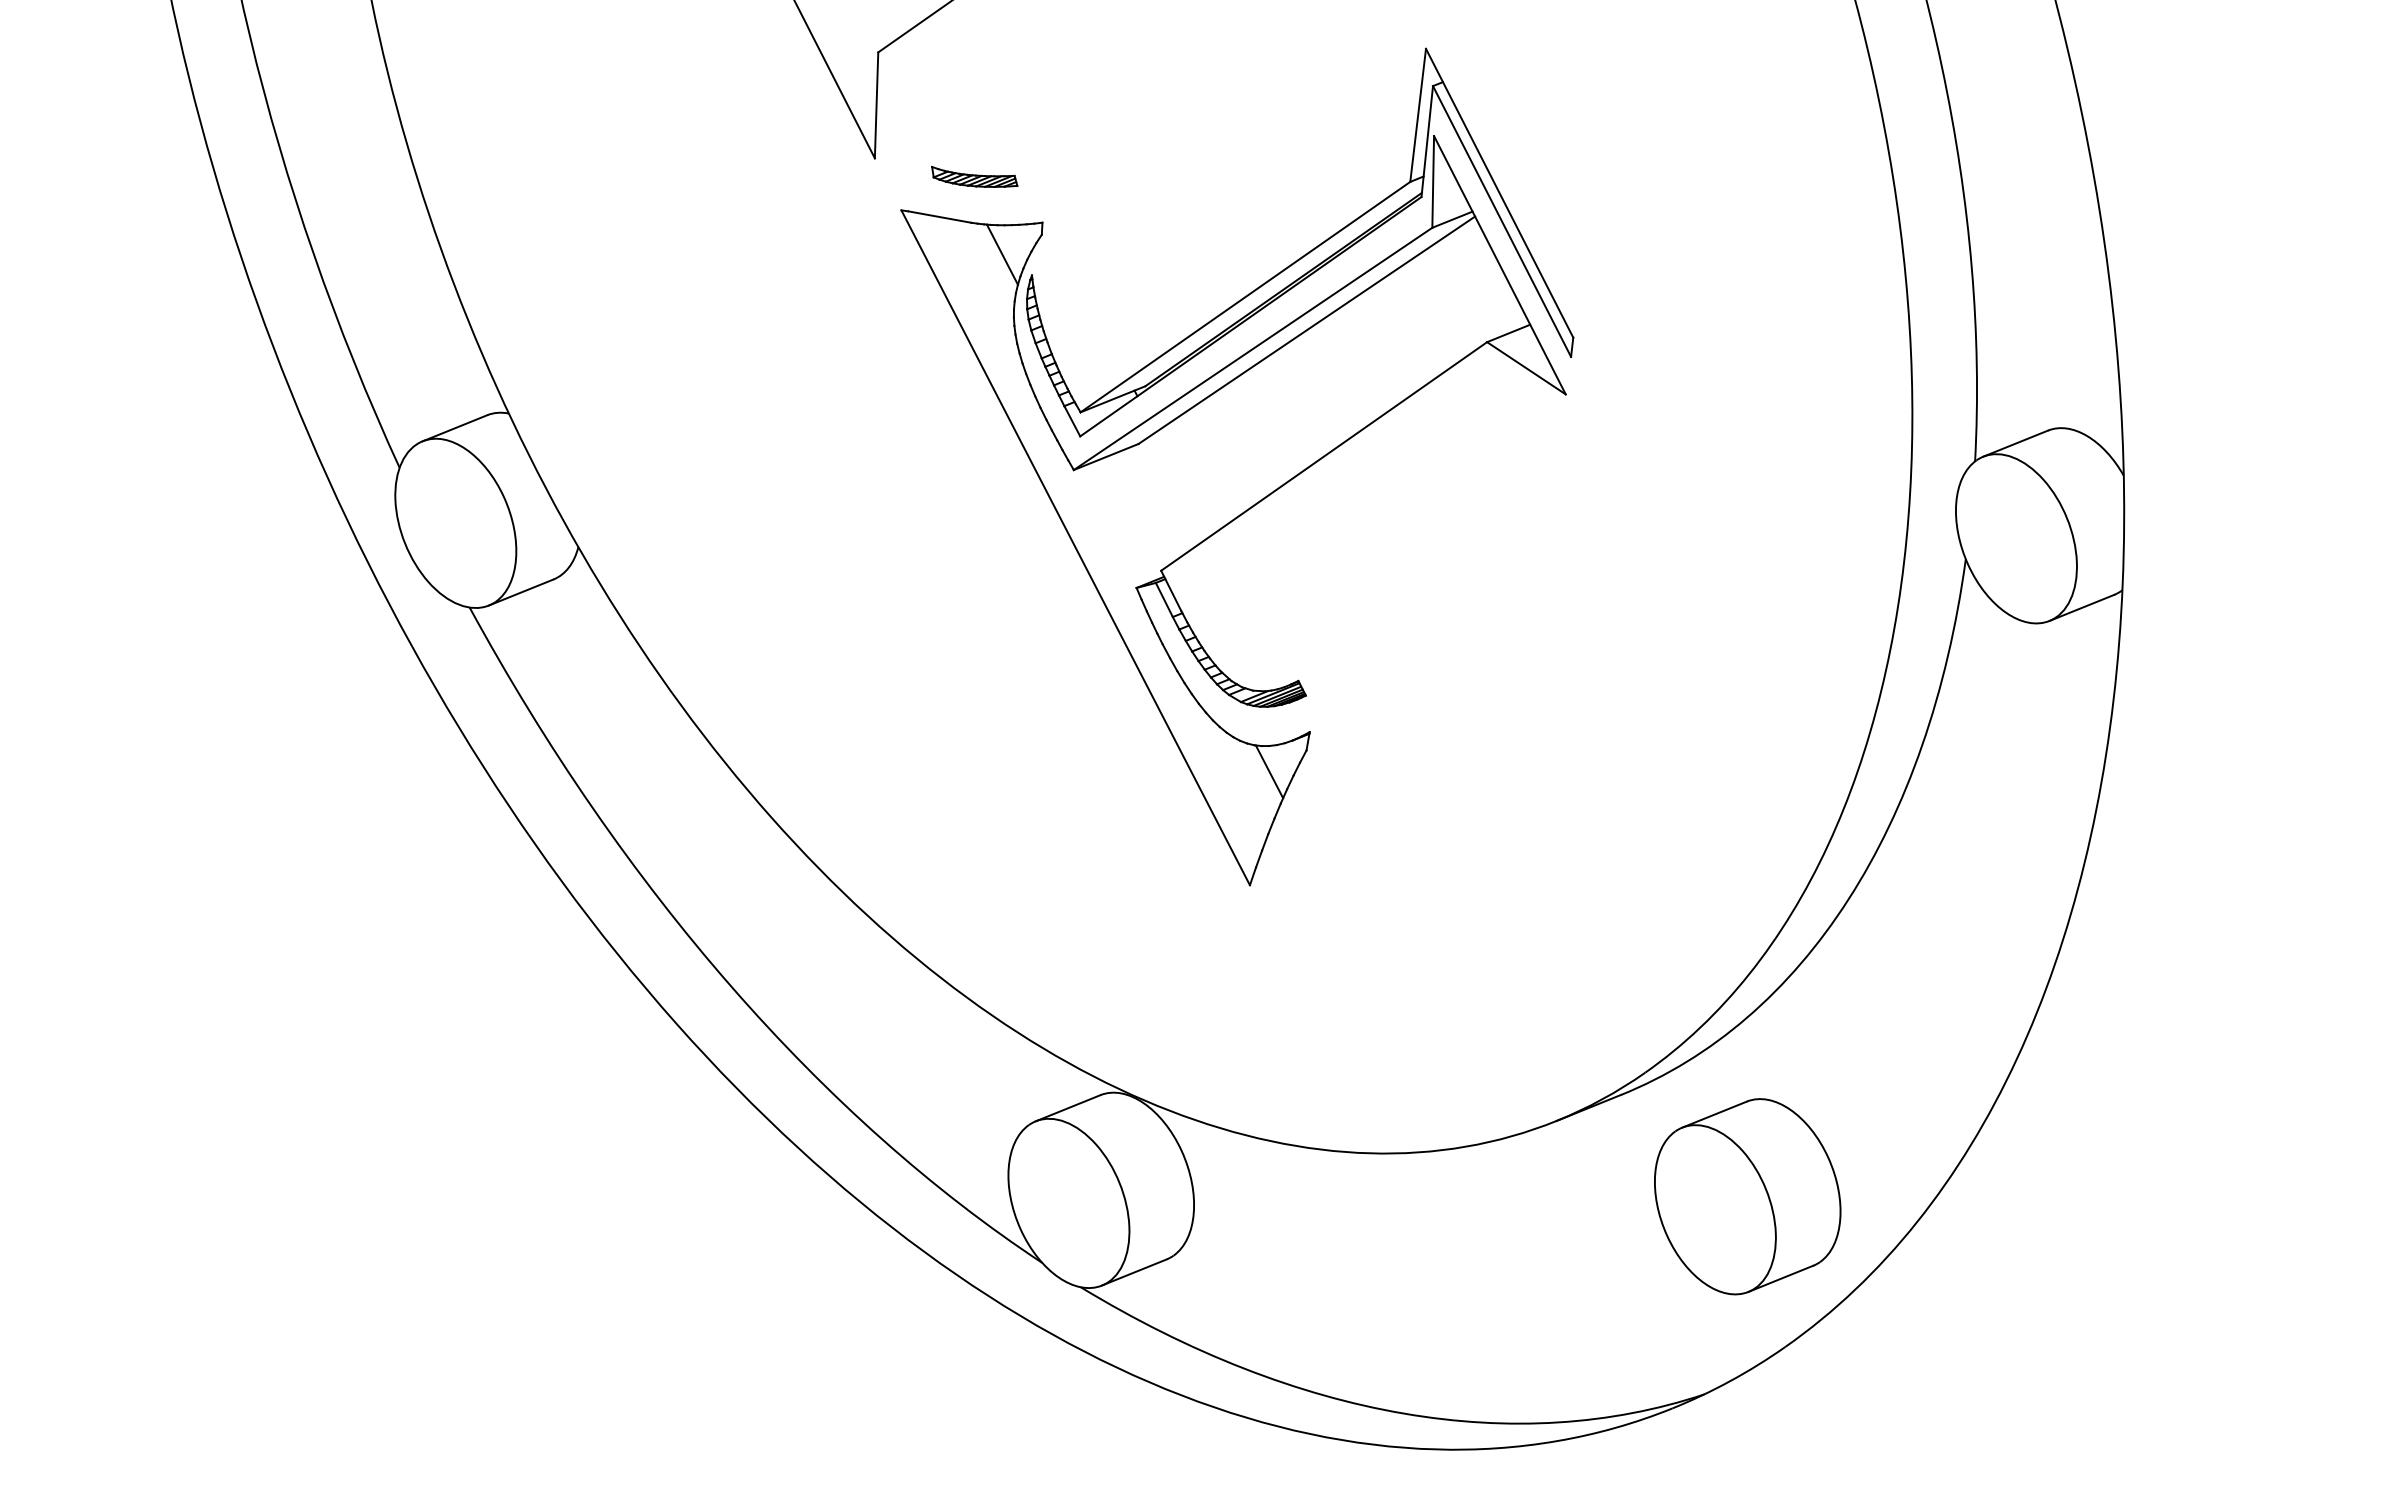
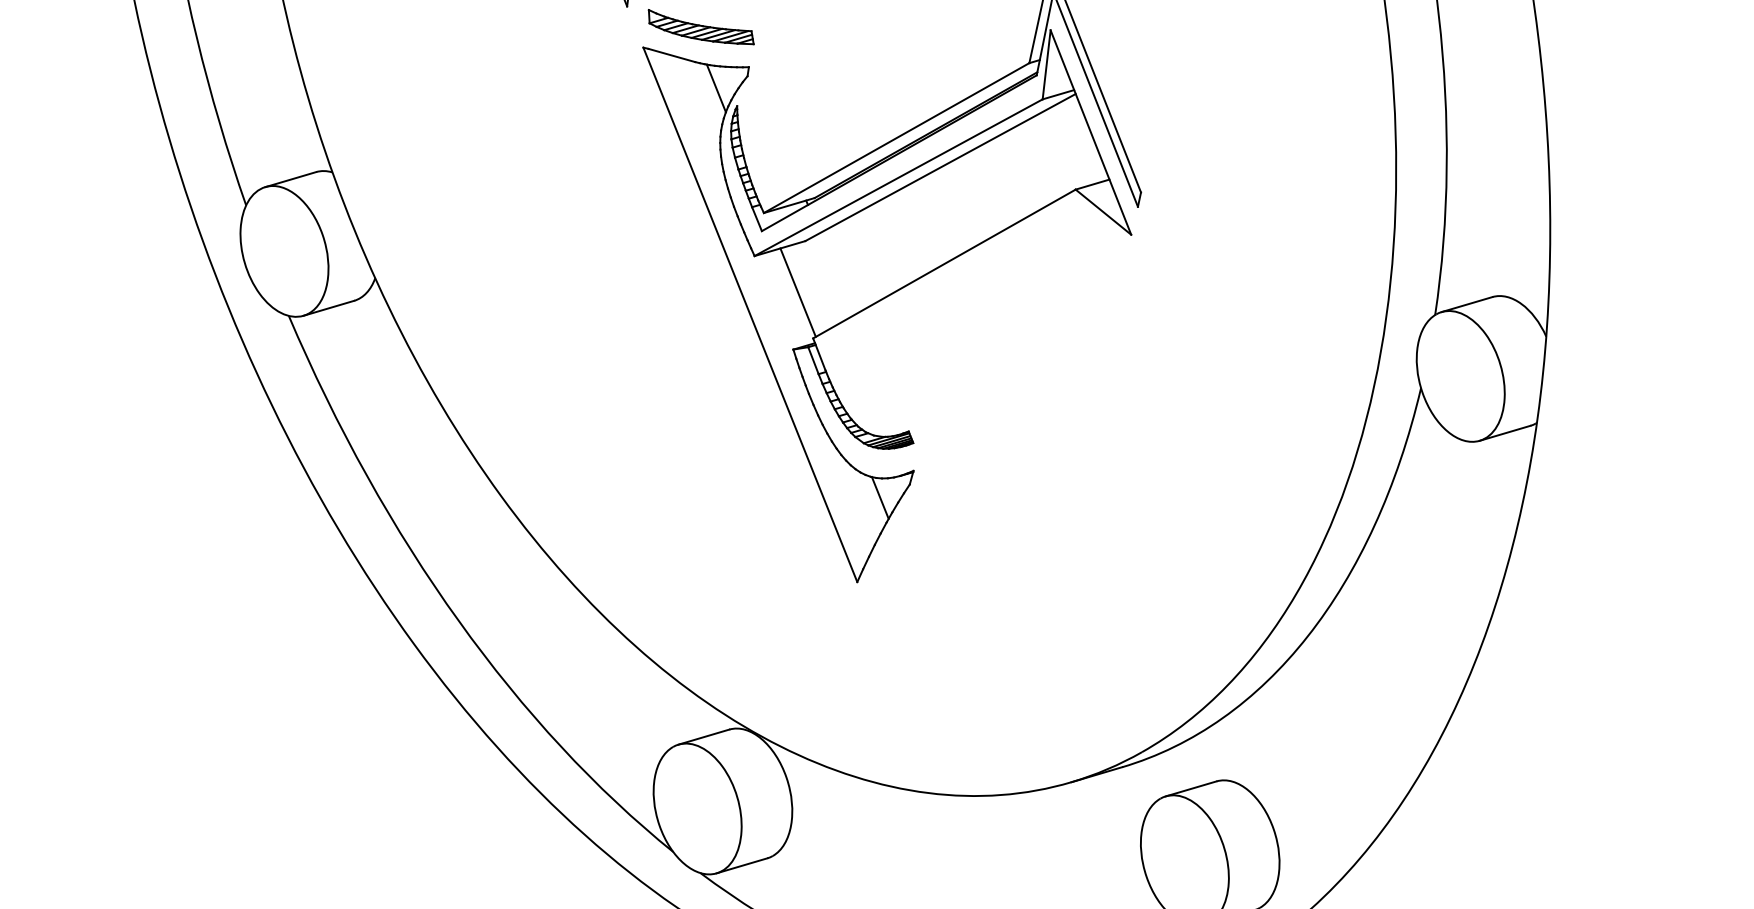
part: (974, 176) -> (701, 27), size x1.67
line: (1135, 512) -> (798, 292), added

